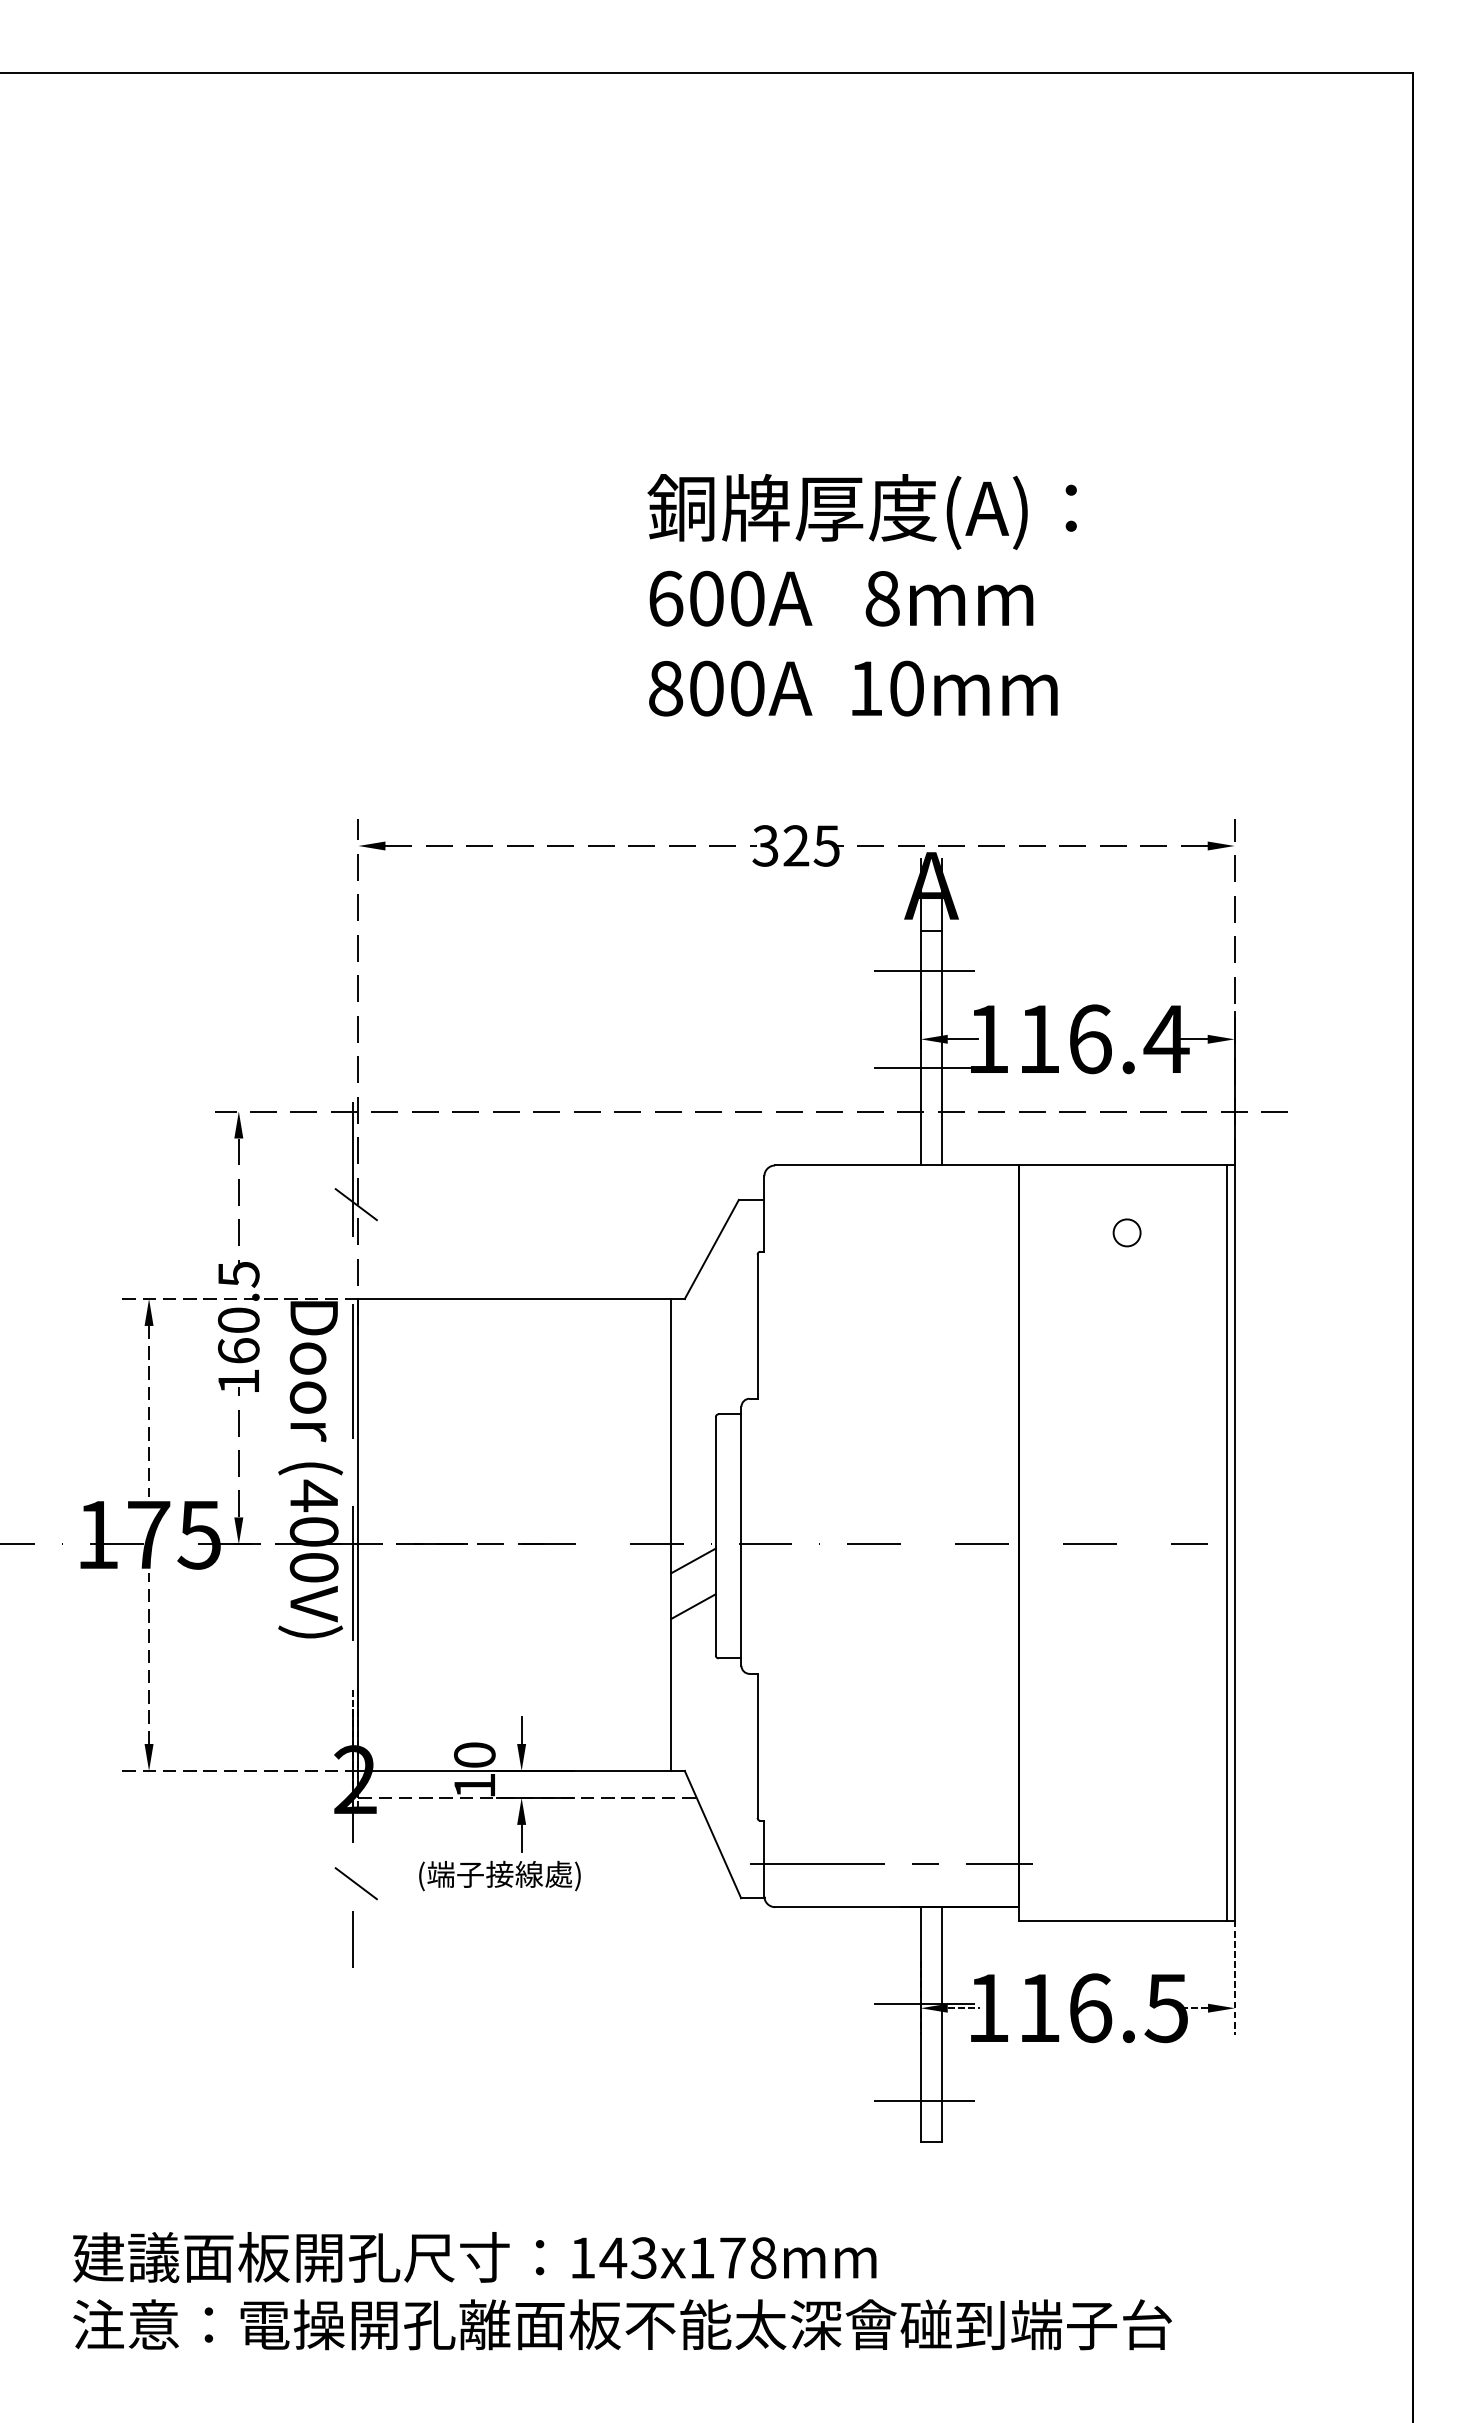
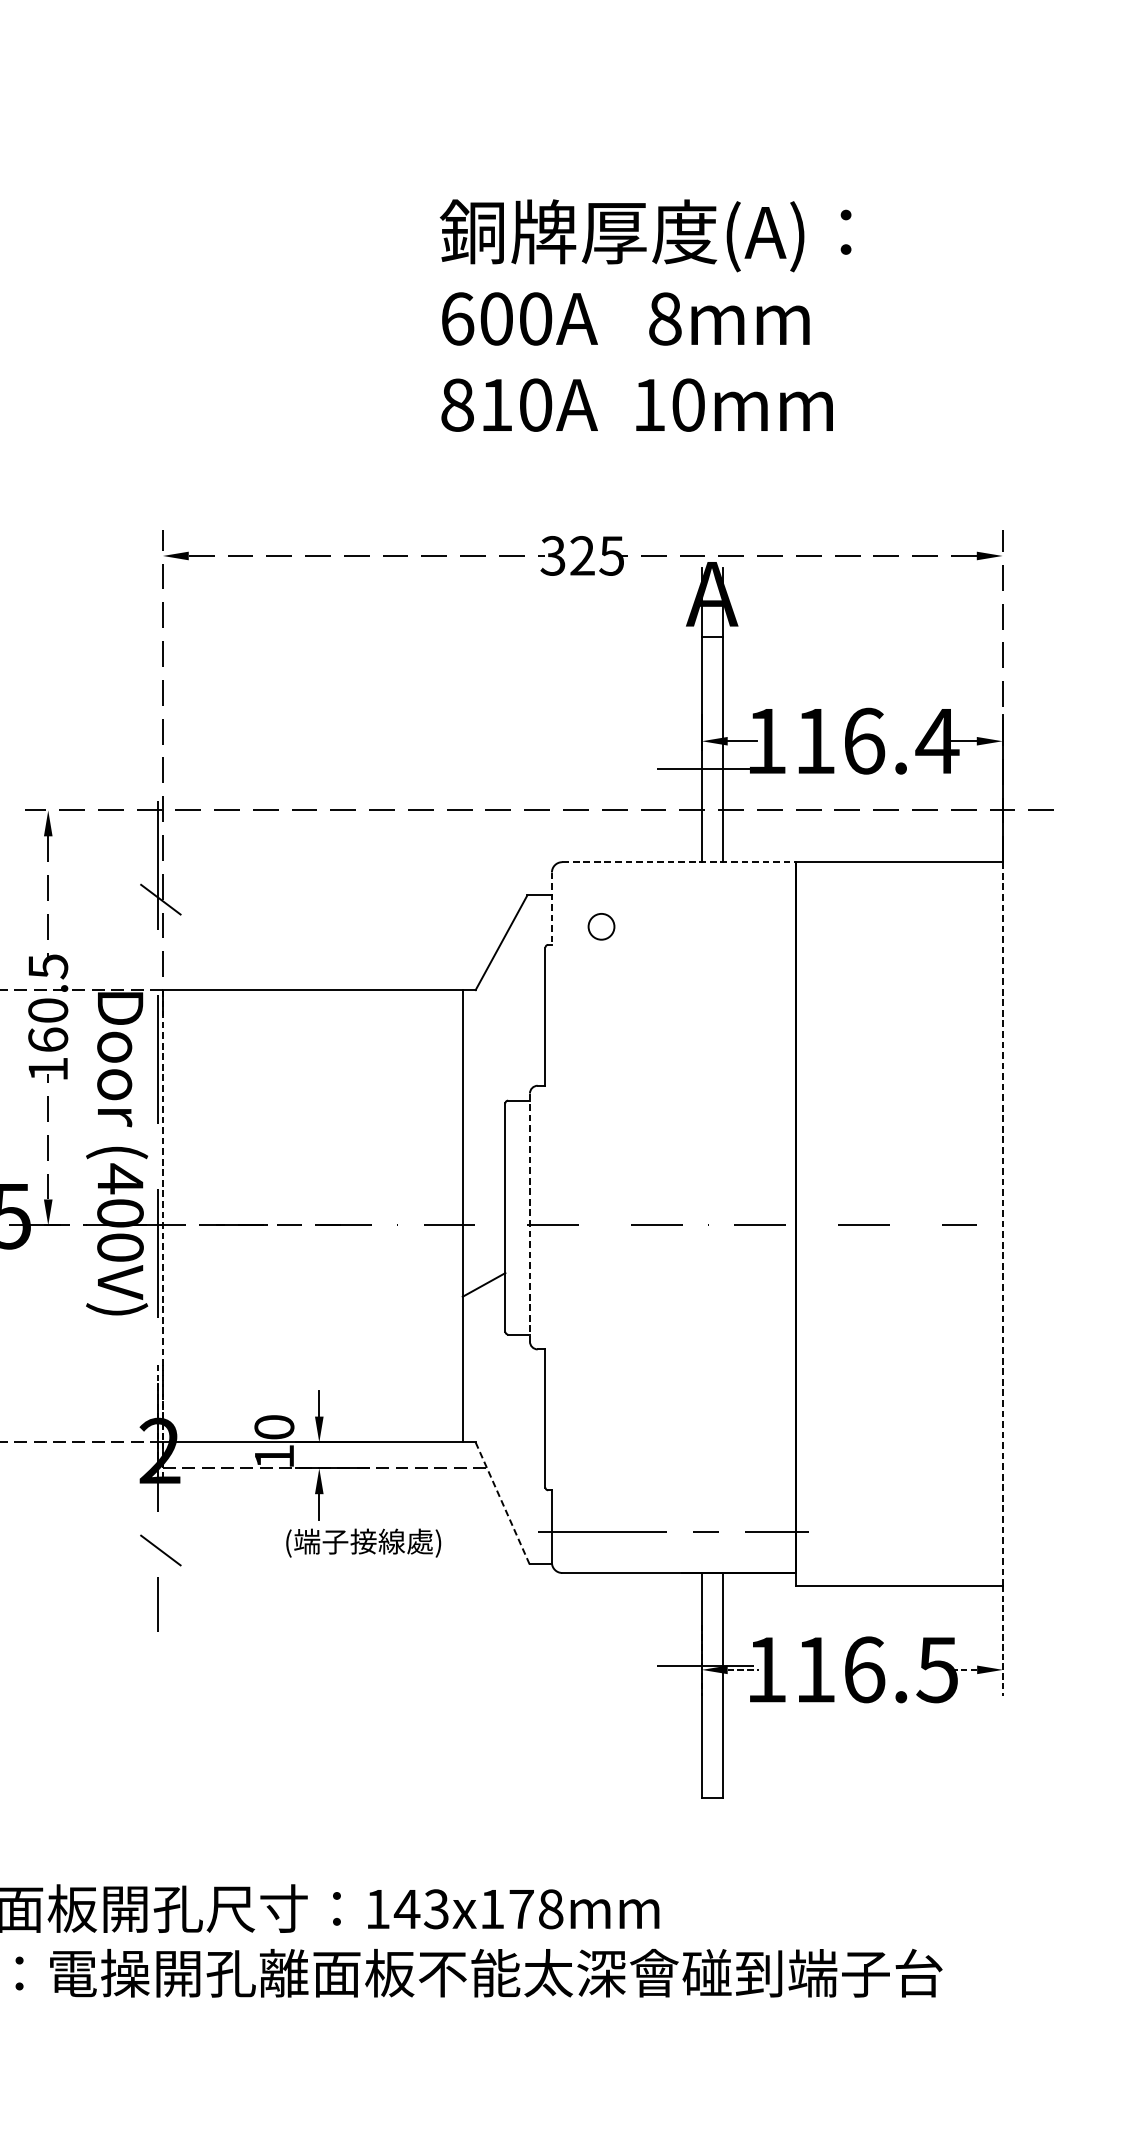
text: (706, 688) -> (496, 405), 800A -> 810A
line: (923, 971) -> (704, 676), removed
line: (897, 1165) -> (679, 862), solid -> dashed
line: (764, 1214) -> (552, 909), solid -> dashed
circle: (1126, 1232) -> (600, 926), moved
line: (358, 1534) -> (162, 1215), solid -> dashed
line: (741, 1536) -> (530, 1217), solid -> dashed
line: (1226, 1542) -> (994, 1223), removed
line: (1235, 1543) -> (1003, 1224), solid -> dashed
line: (693, 1560) -> (484, 1240), removed
line: (712, 1834) -> (502, 1503), solid -> dashed
text: (499, 1875) -> (363, 1542), moved
line: (923, 2101) -> (704, 1759), removed

